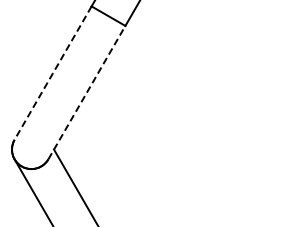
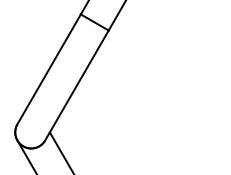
line: (52, 73) -> (48, 69), dashed -> solid
line: (87, 92) -> (77, 85), dashed -> solid

